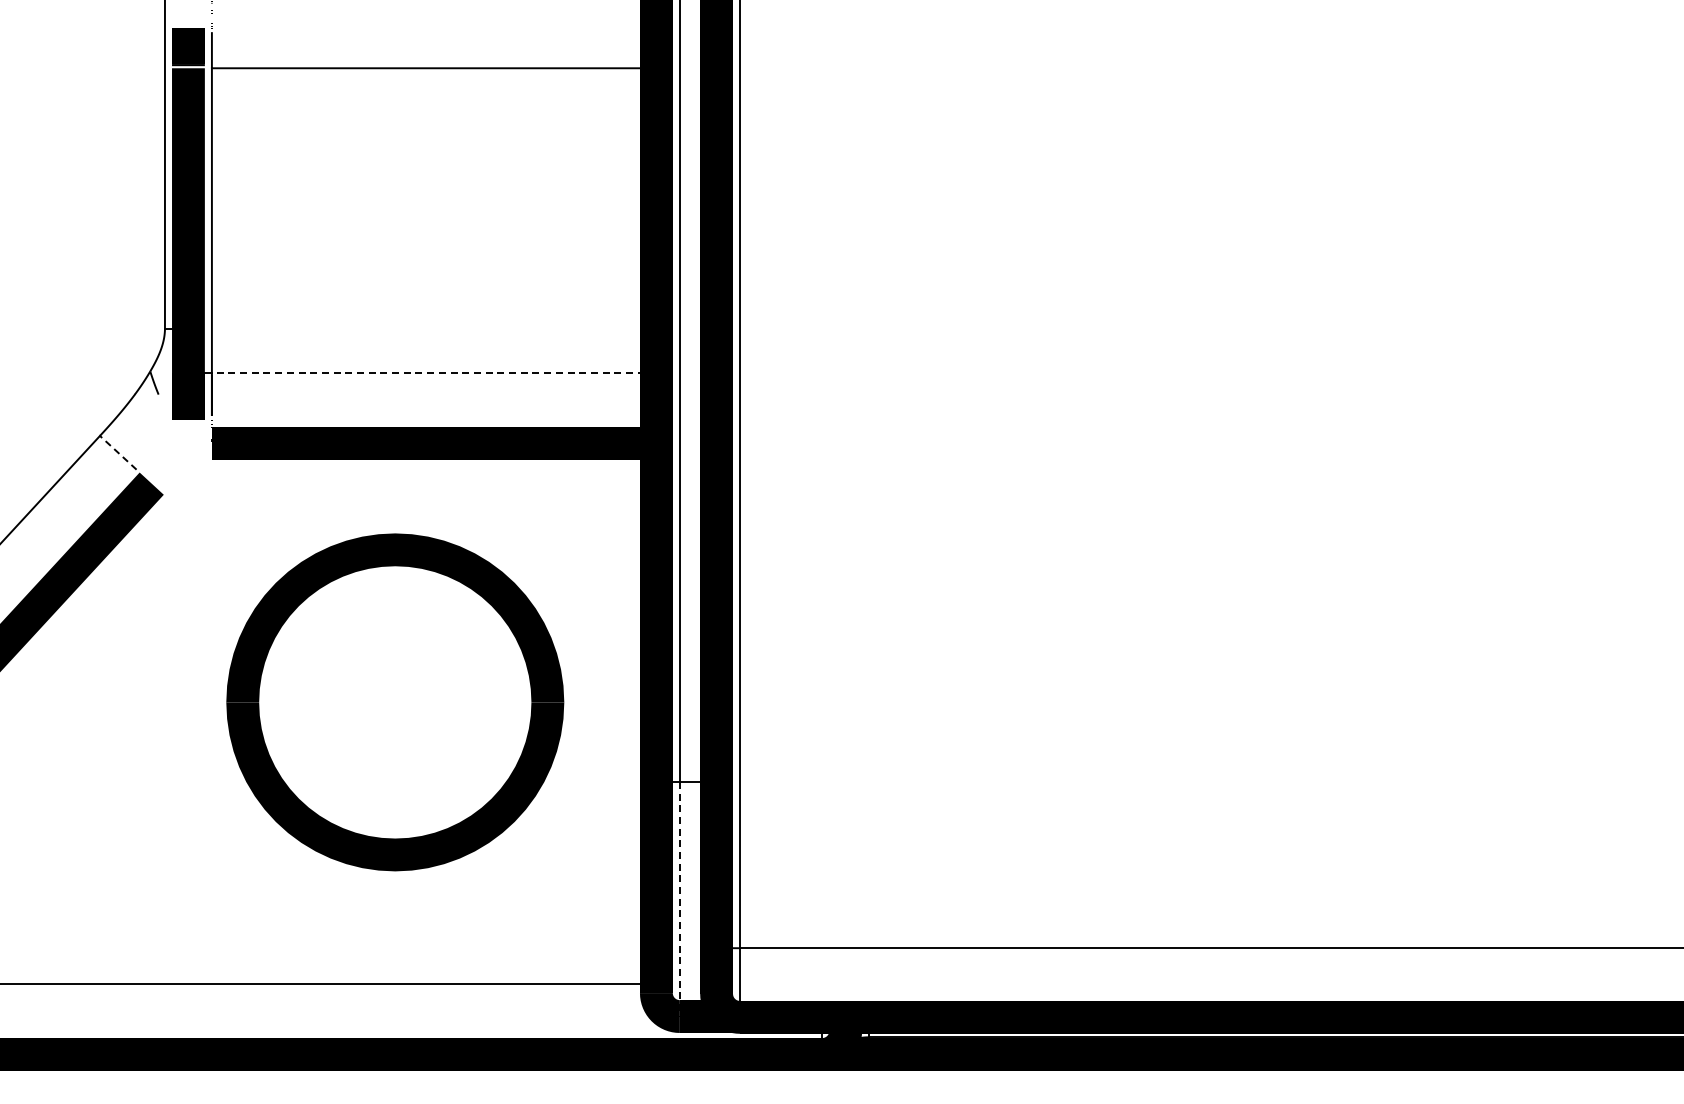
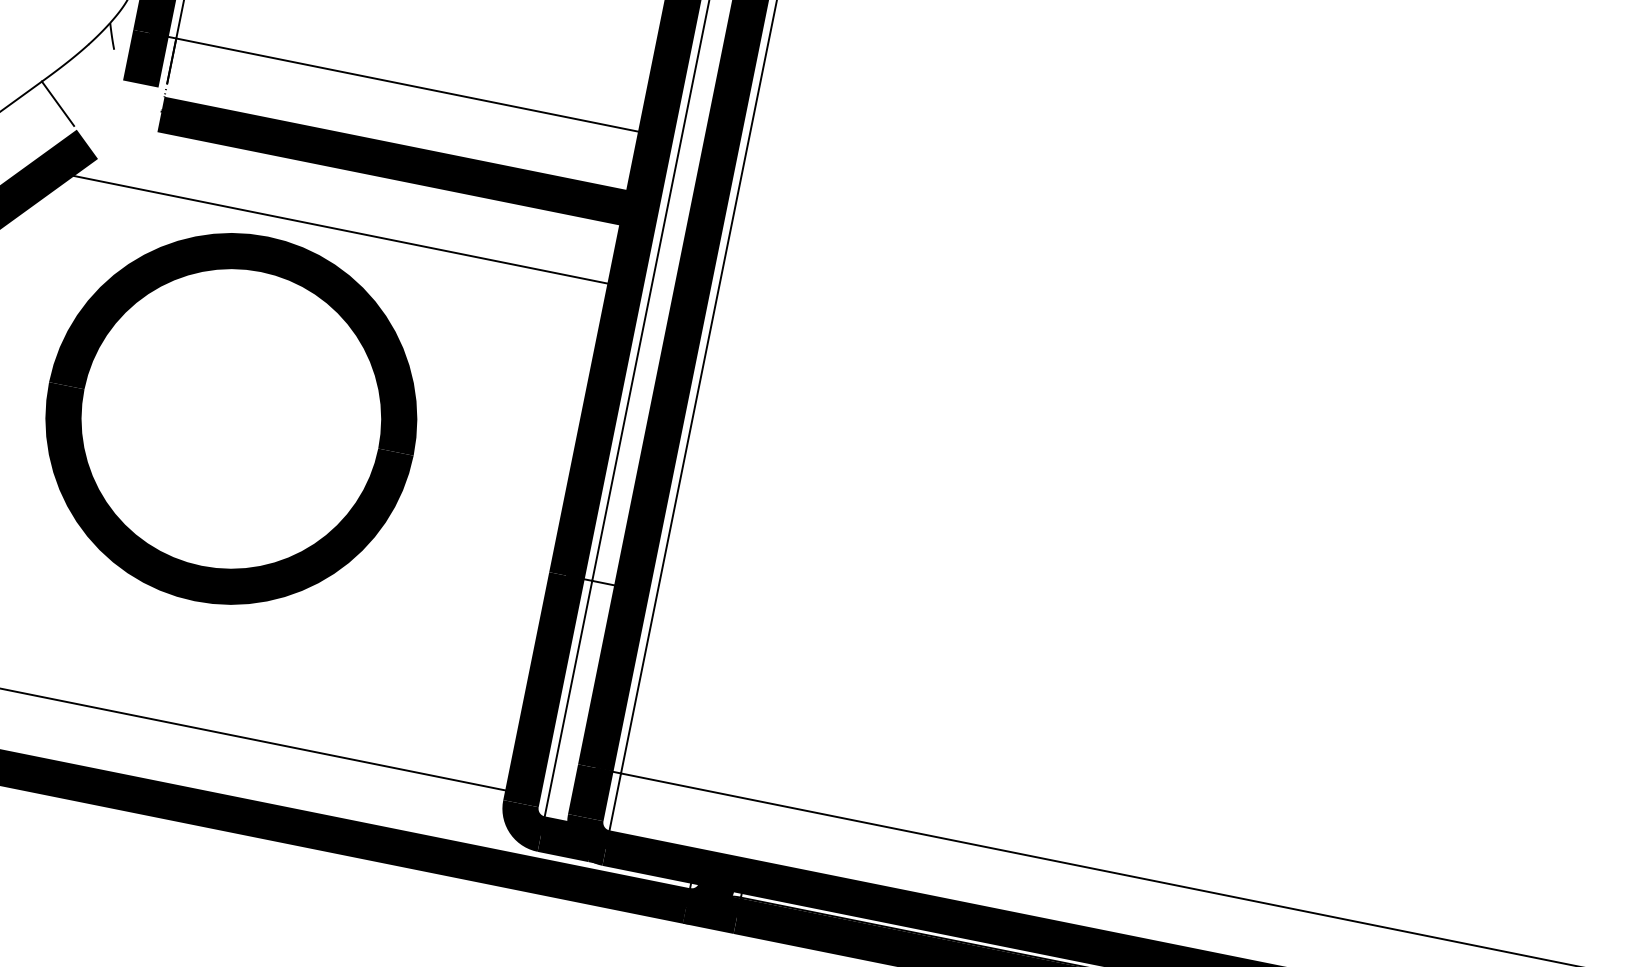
line: (433, 373) -> (415, 86), dashed -> solid
line: (118, 452) -> (58, 103), dashed -> solid
line: (389, 514) -> (337, 229), added
part: (395, 702) -> (231, 419), moved
line: (679, 899) -> (566, 707), dashed -> solid

